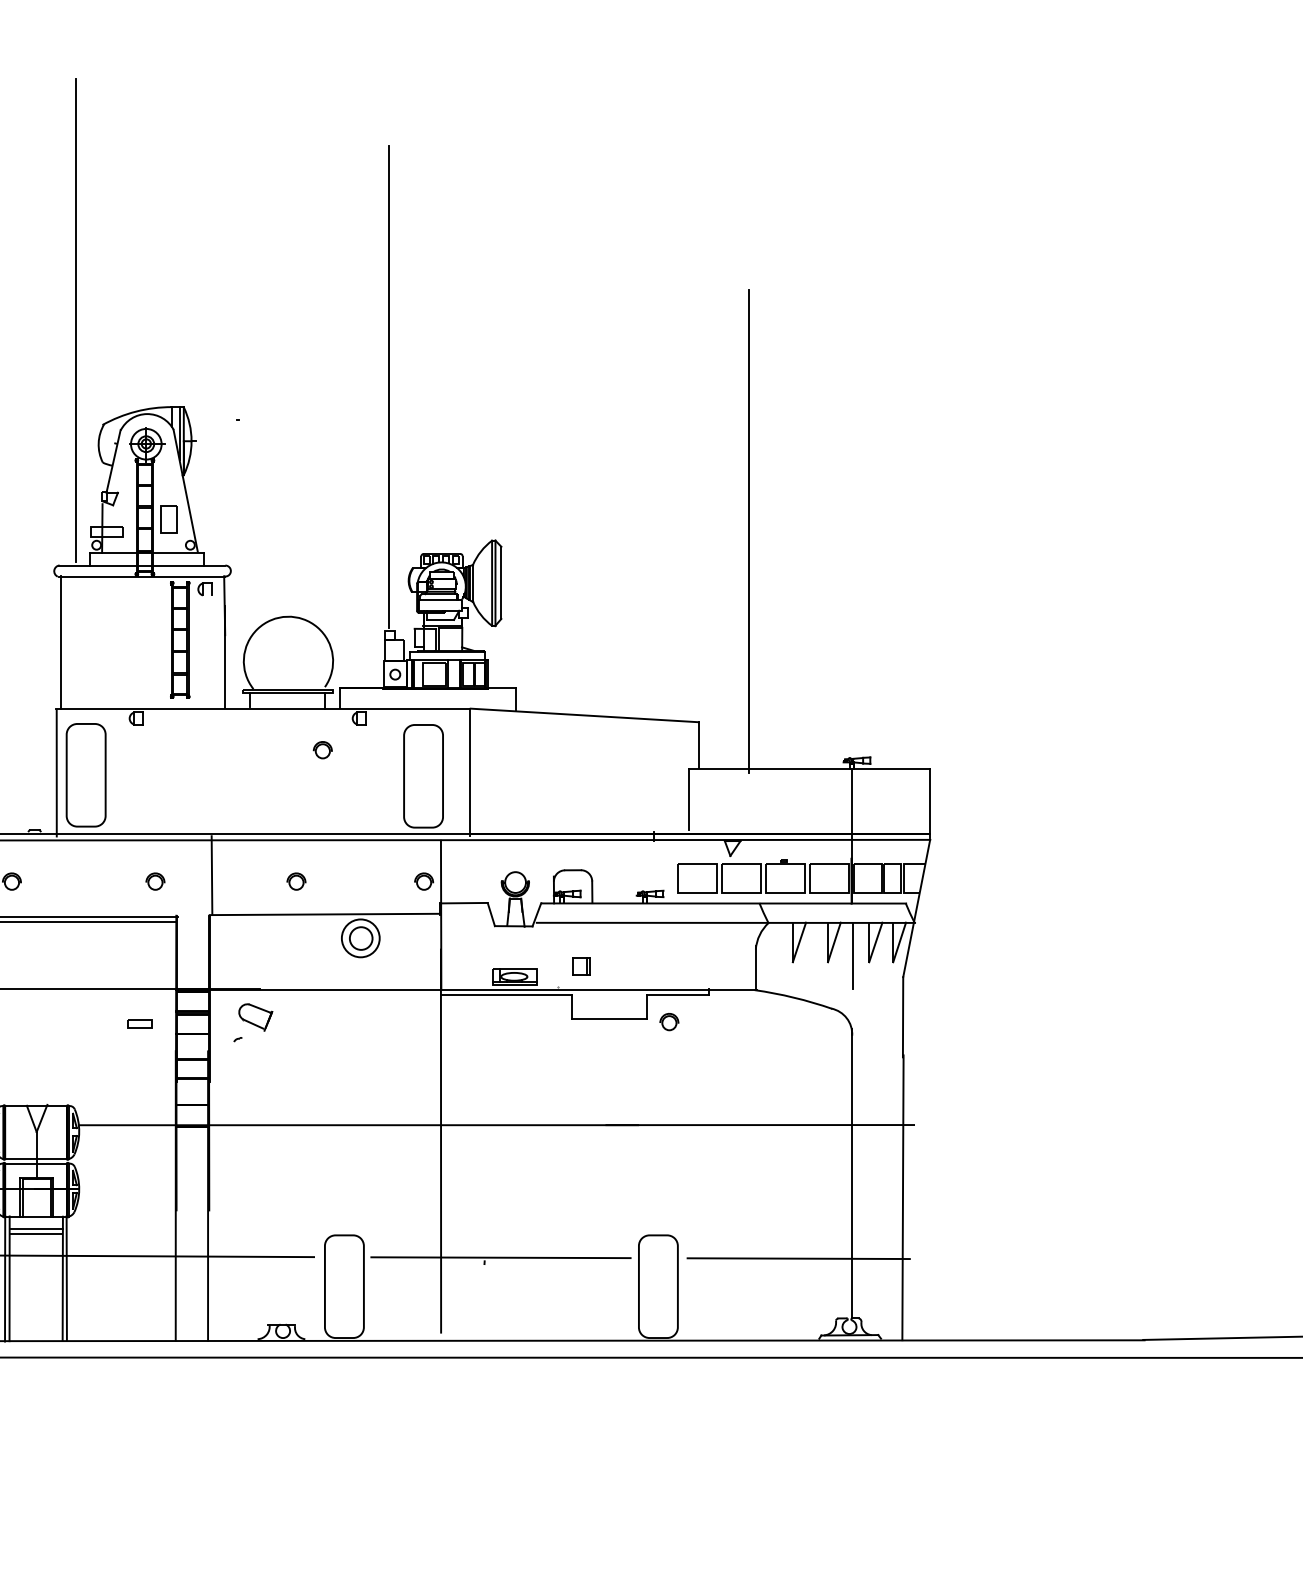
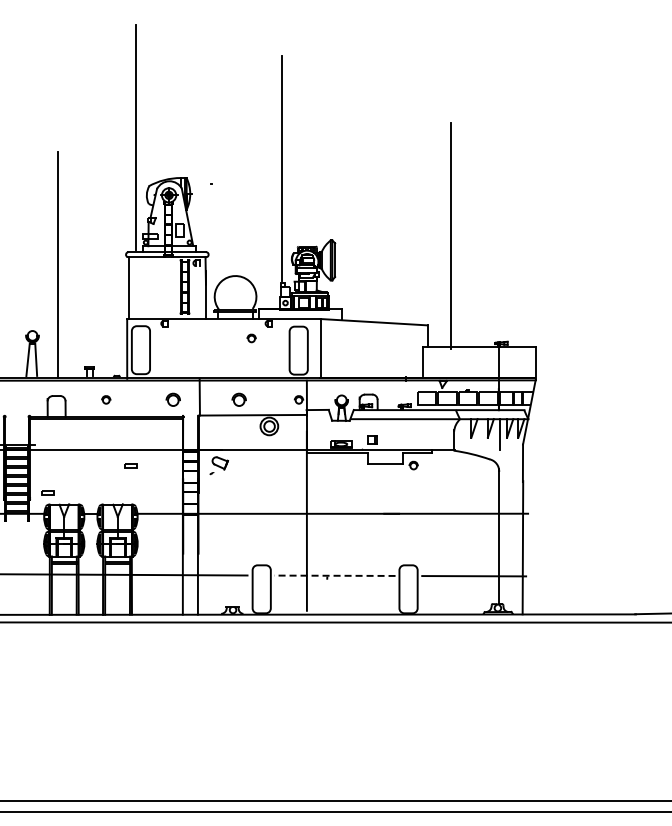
part: (155, 880) -> (173, 399), size x1.6
part: (296, 880) -> (239, 399), size x1.6
part: (138, 1021) -> (130, 465), moved
line: (500, 1257) -> (334, 575), solid -> dashed

